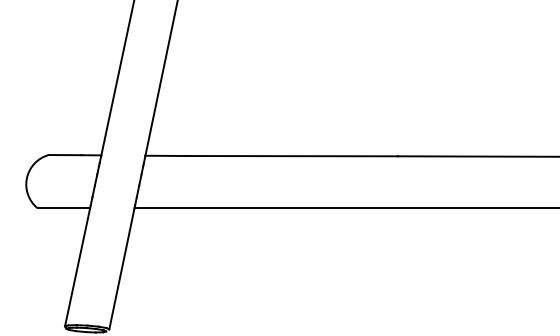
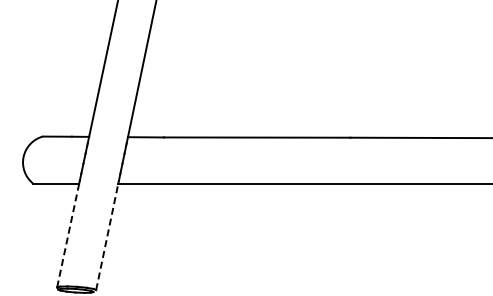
line: (77, 267) -> (68, 235), solid -> dashed
line: (122, 268) -> (107, 236), solid -> dashed

